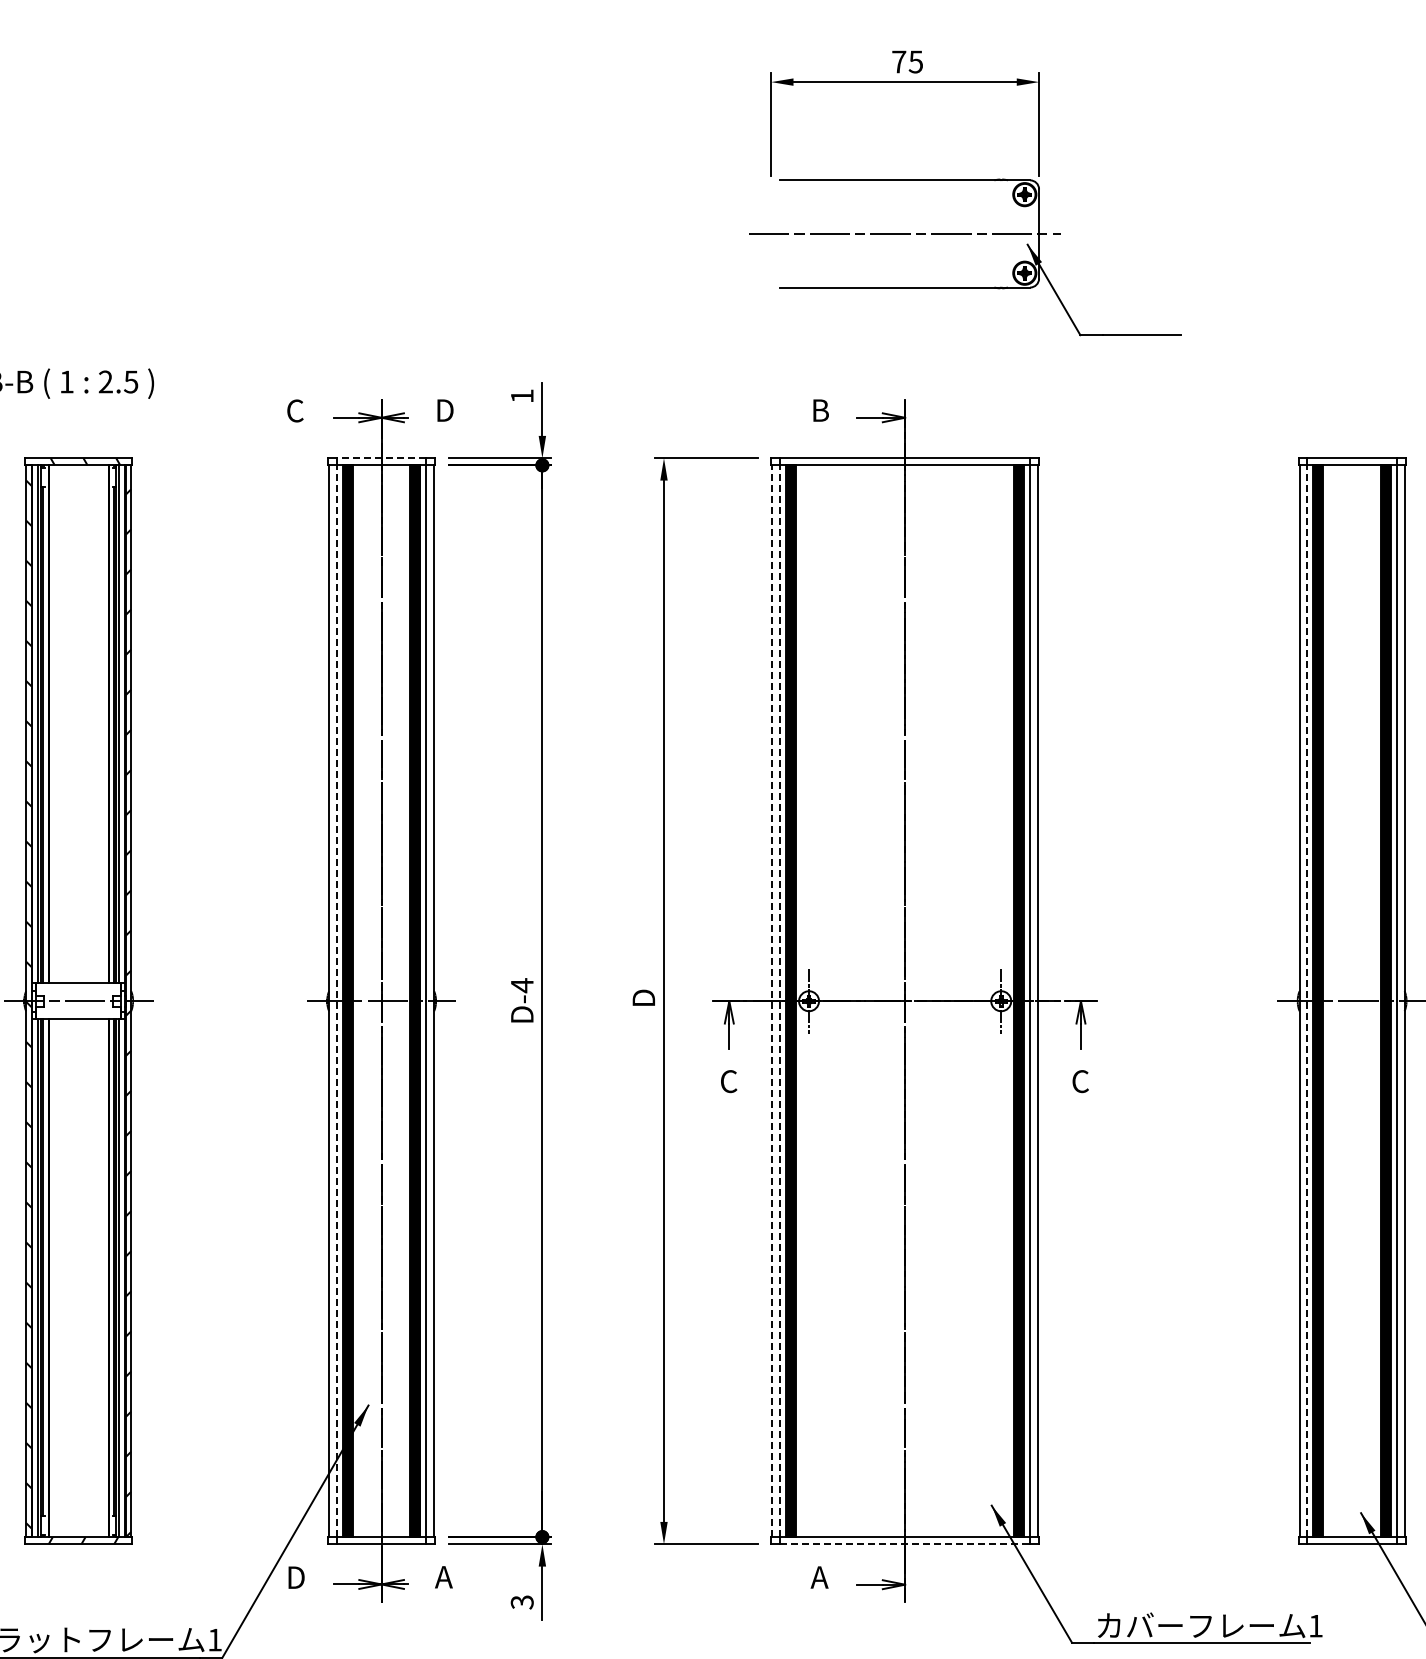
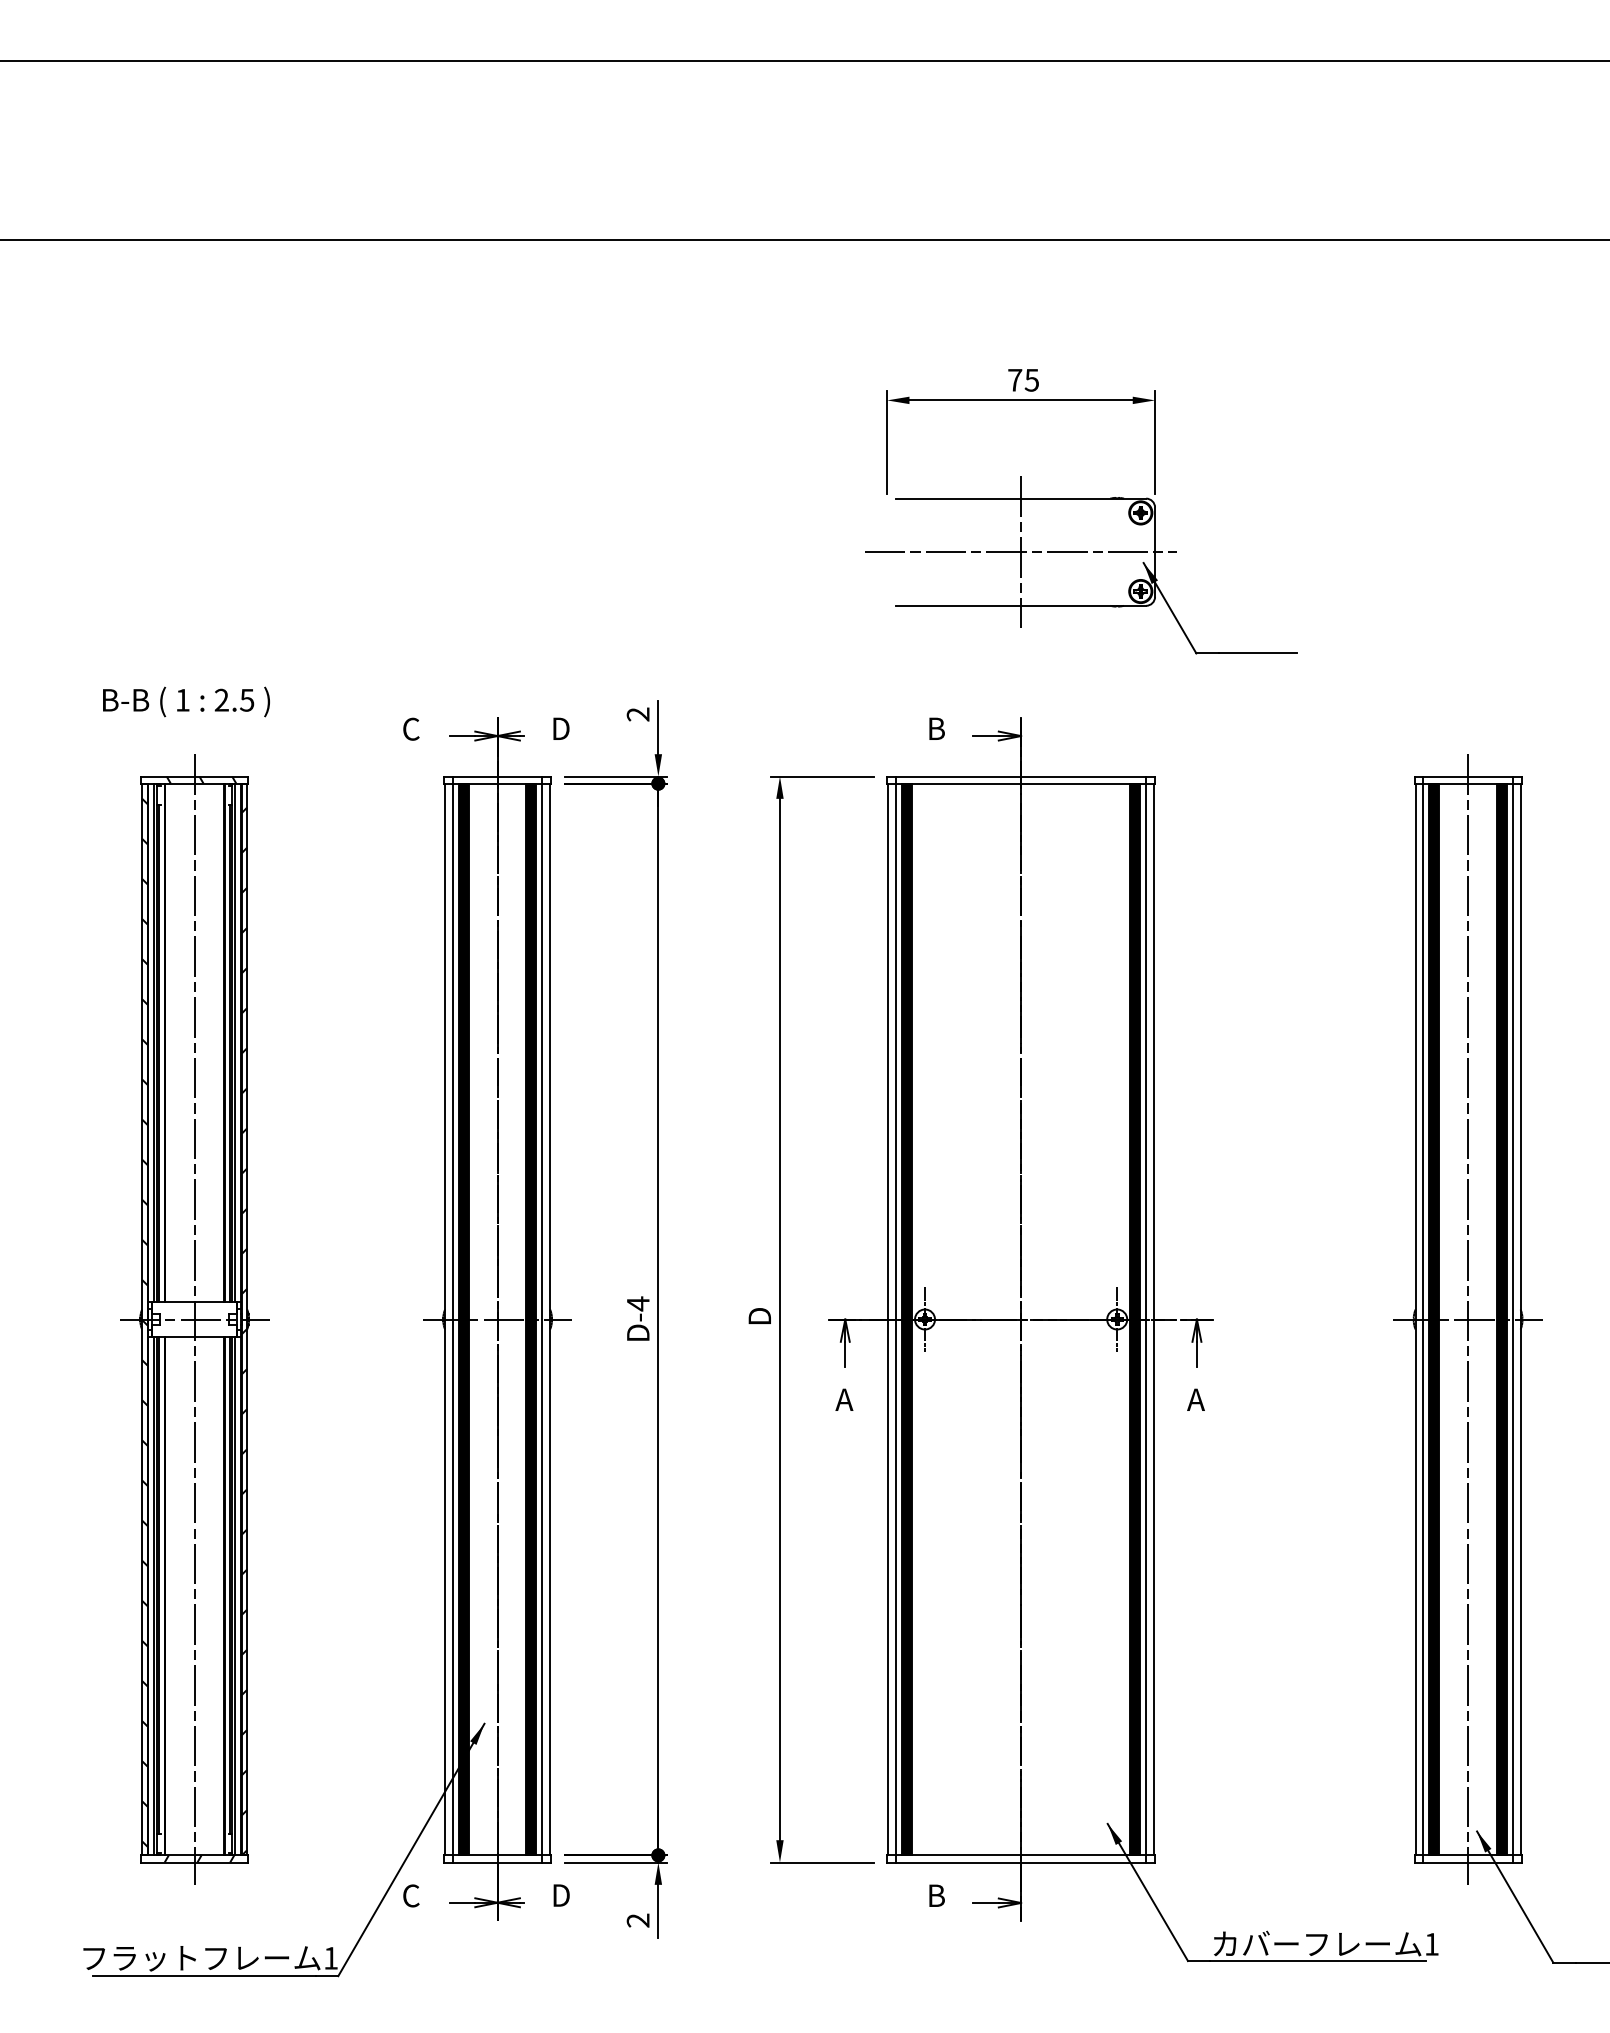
line: (905, 234) -> (1021, 552), added
text: (521, 396) -> (637, 714), 1 -> 2
line: (381, 458) -> (497, 776), dashed -> solid
line: (78, 1001) -> (194, 1319), added
line: (336, 1001) -> (452, 1319), dashed -> solid
line: (772, 1001) -> (888, 1319), dashed -> solid
line: (780, 1001) -> (896, 1319), dashed -> solid
line: (1307, 1001) -> (1423, 1319), dashed -> solid
line: (1352, 1001) -> (1468, 1319), added
text: (728, 1081) -> (844, 1399), C -> A
text: (1079, 1081) -> (1195, 1399), C -> A
line: (905, 1544) -> (1021, 1862), dashed -> solid
text: (295, 1577) -> (411, 1895), D -> C
text: (444, 1577) -> (560, 1895), A -> D
text: (819, 1577) -> (935, 1895), A -> B
text: (522, 1602) -> (638, 1920), 3 -> 2

